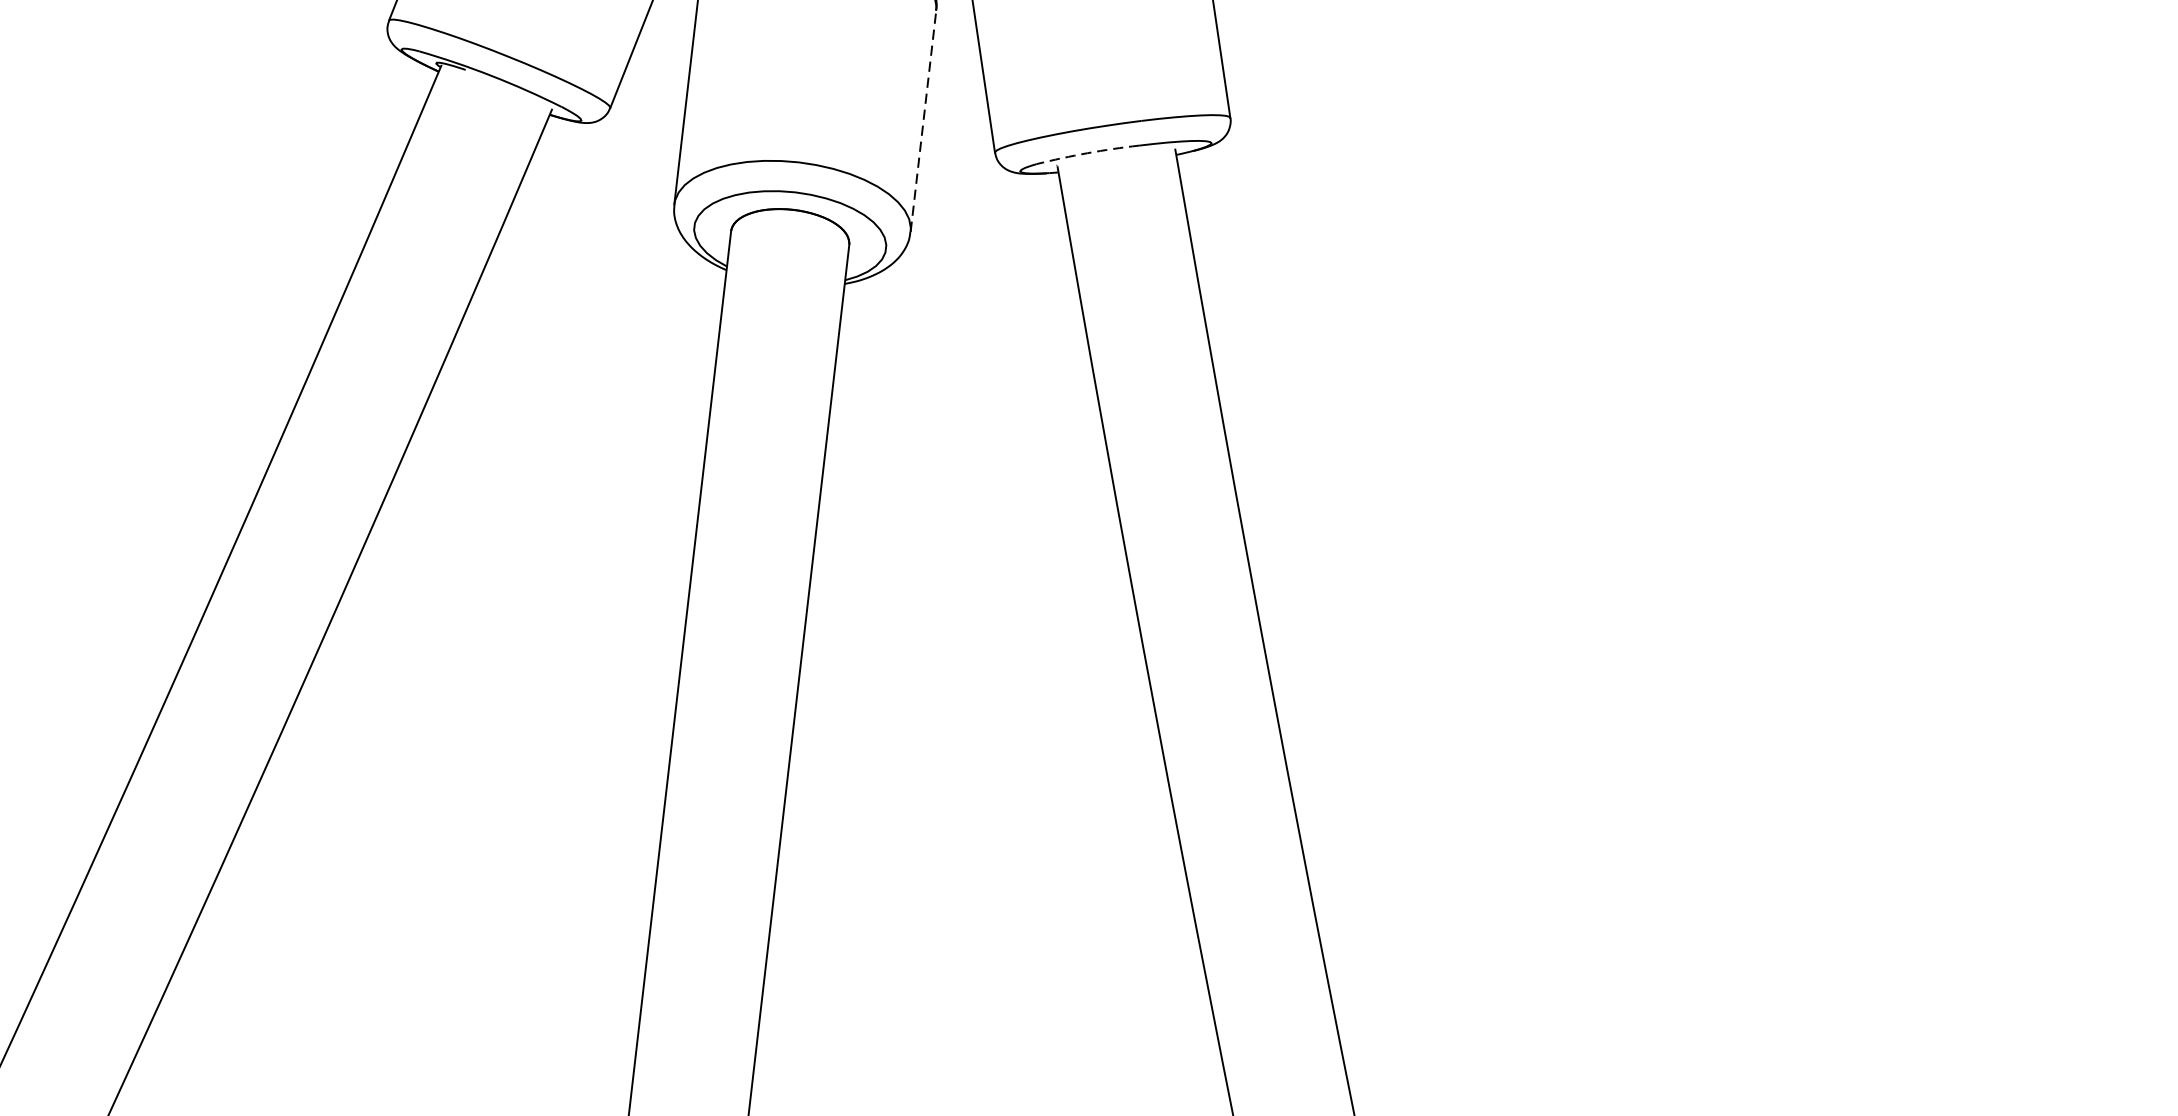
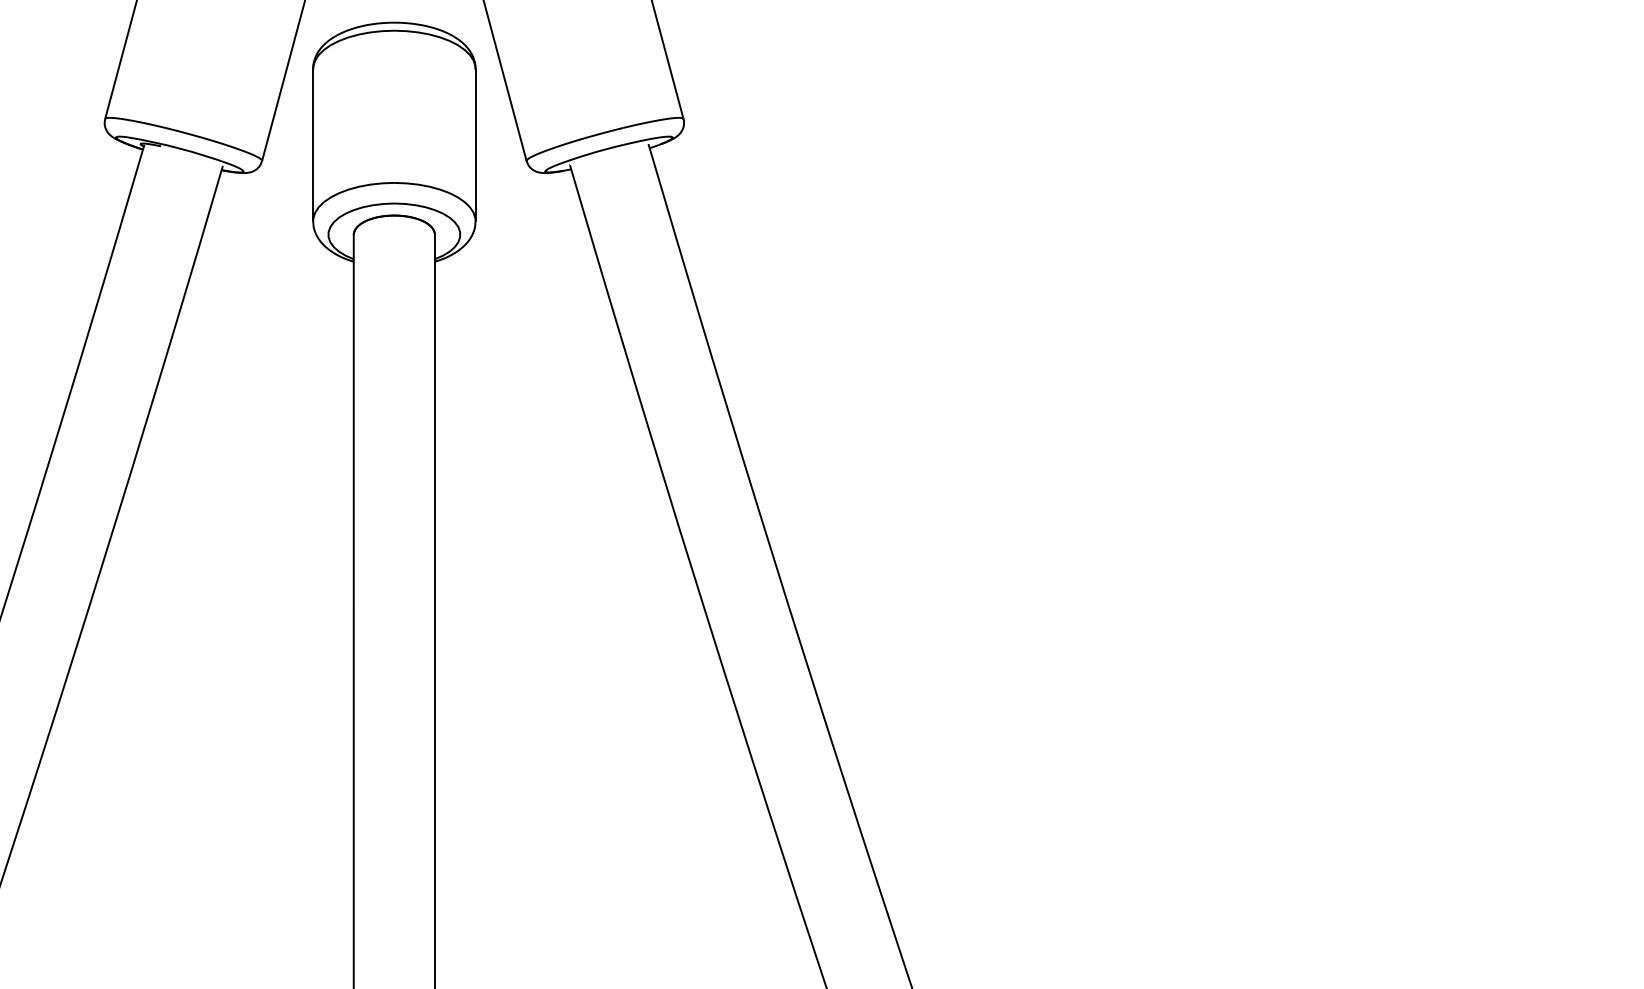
line: (923, 120) -> (475, 144), dashed -> solid
arc: (1087, 153) -> (589, 154), dashed -> solid

